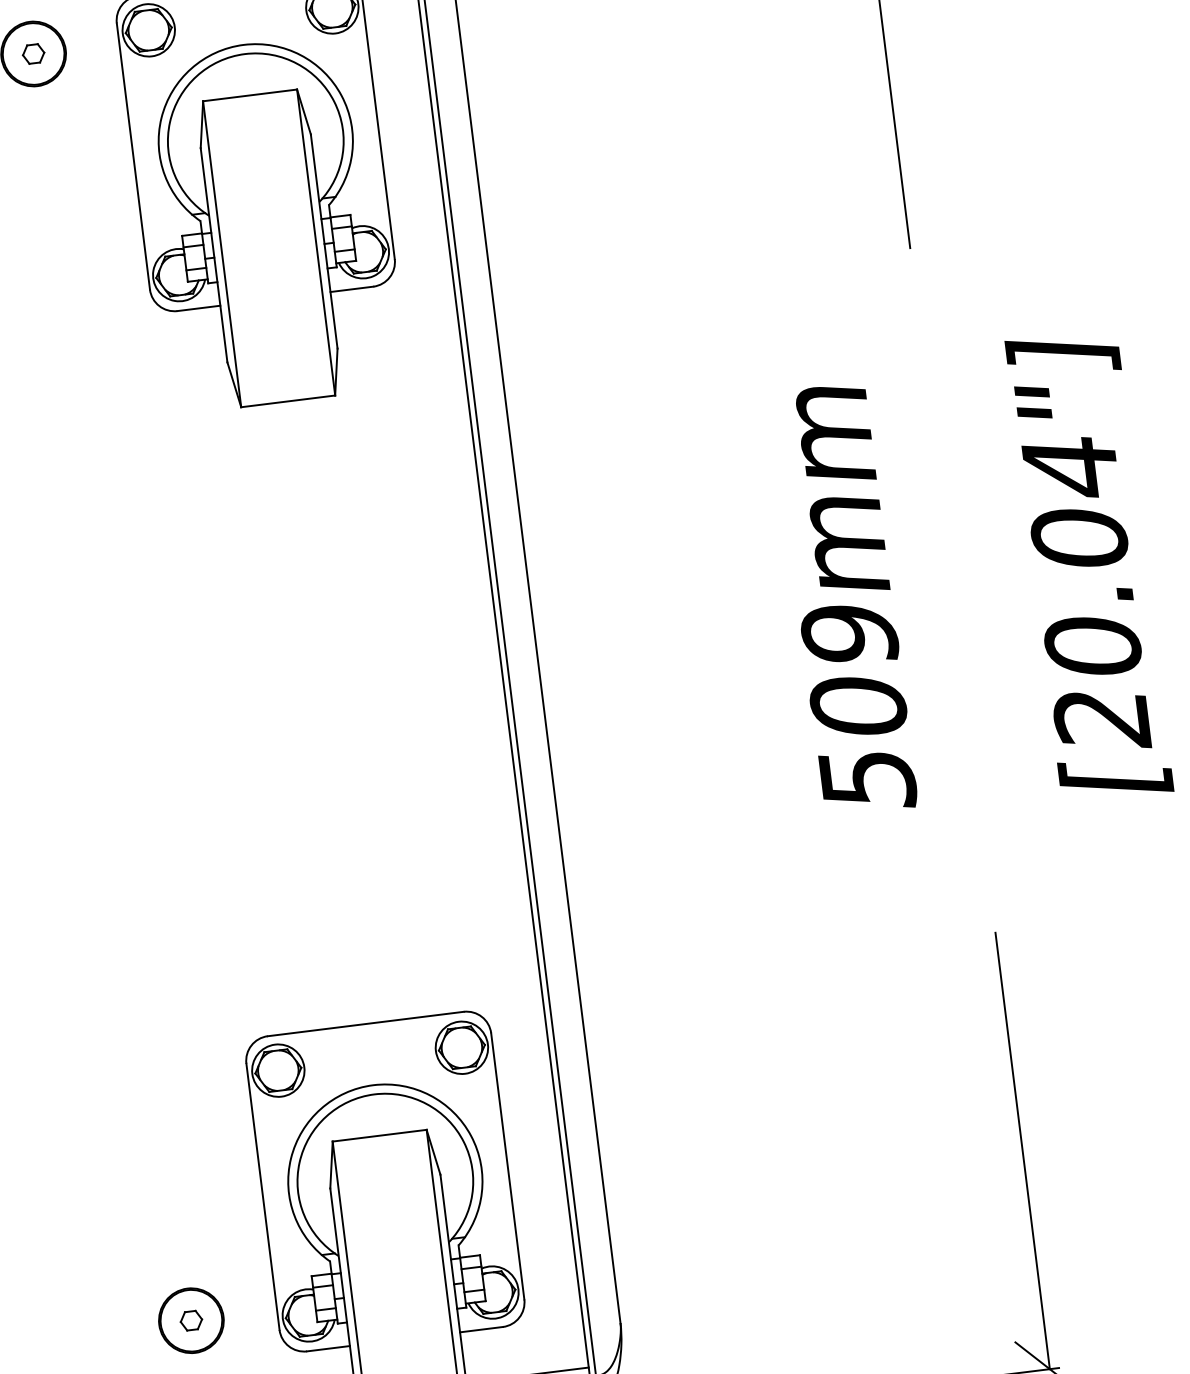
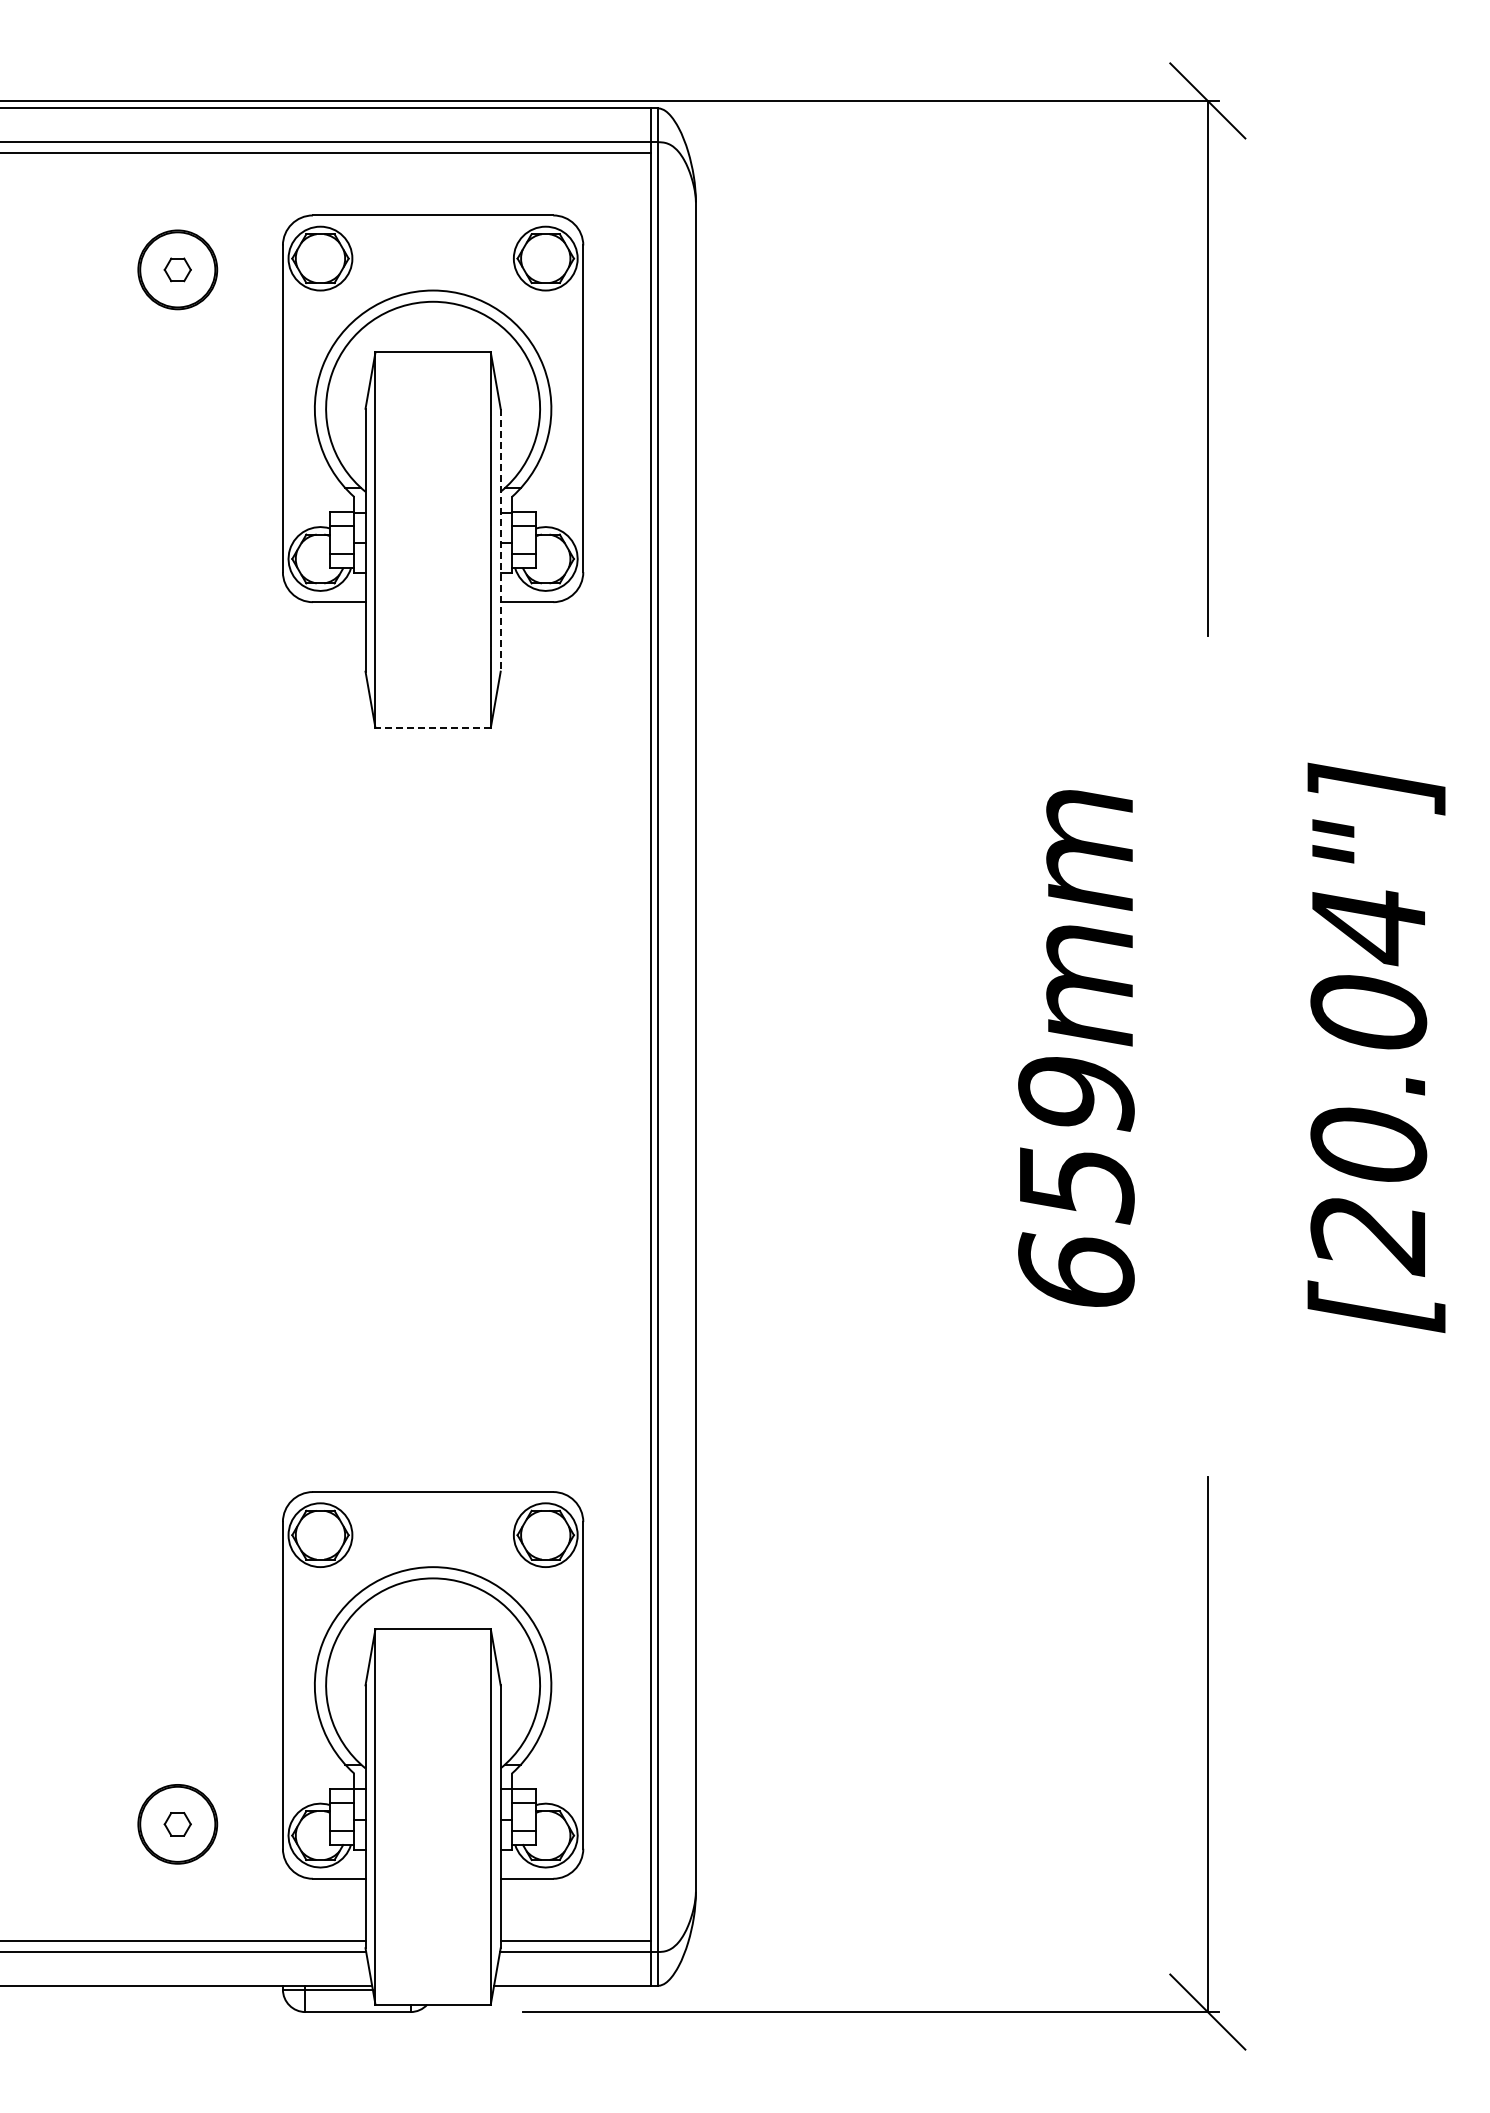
line: (324, 241) -> (500, 540), solid -> dashed
line: (288, 400) -> (433, 727), solid -> dashed
text: (863, 743) -> (1076, 1228), 509mm -> 659mm

